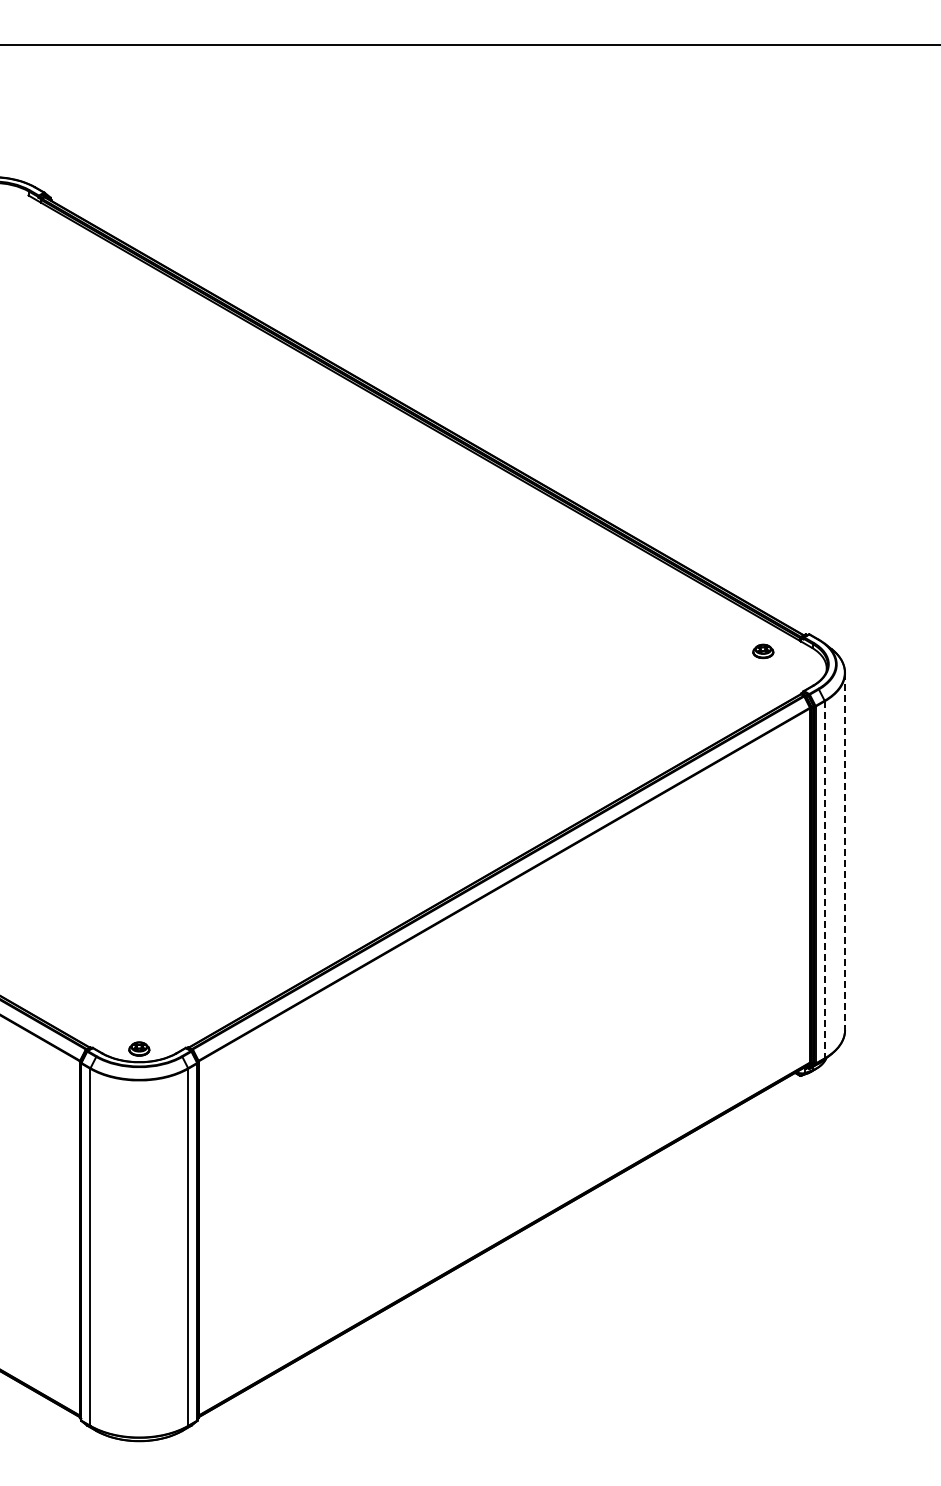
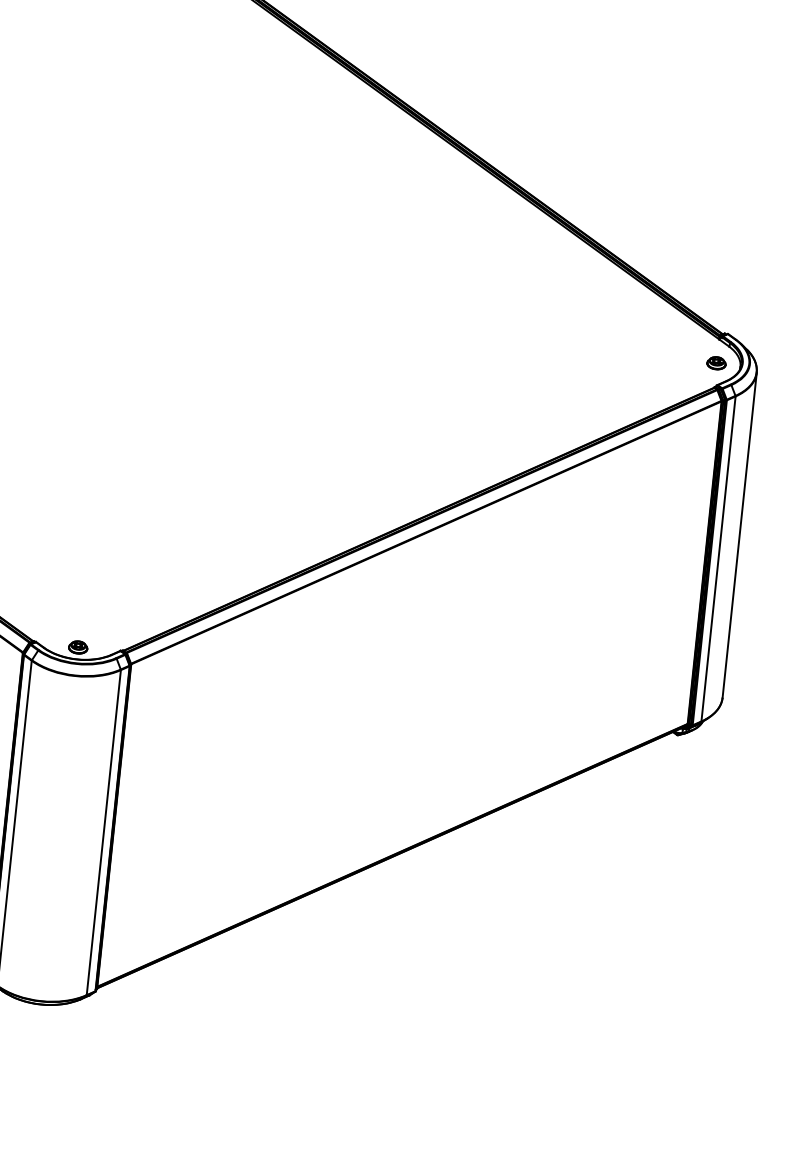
part: (763, 651) -> (716, 363), moved
line: (845, 852) -> (739, 536), dashed -> solid
line: (824, 880) -> (718, 559), dashed -> solid

